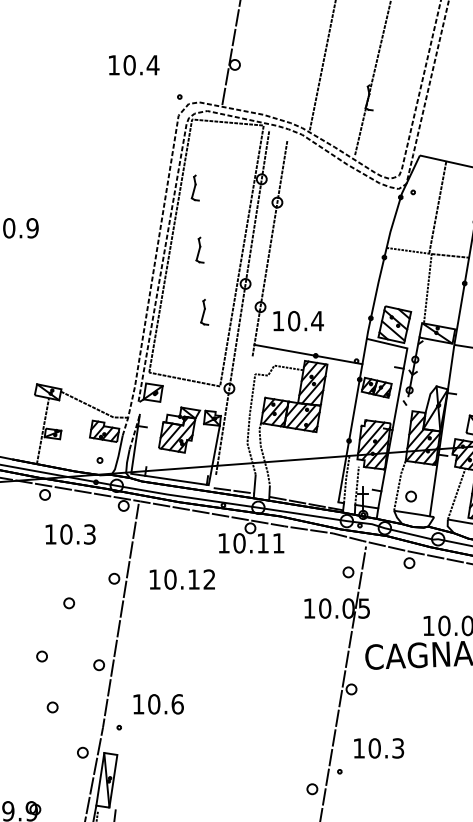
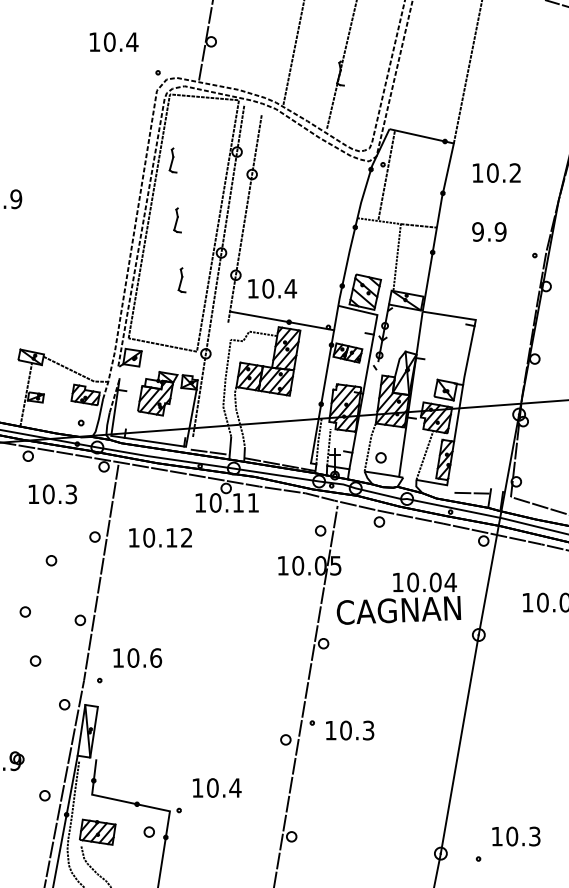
line: (437, 206) -> (386, 174), moved
text: (379, 748) -> (350, 730), moved

